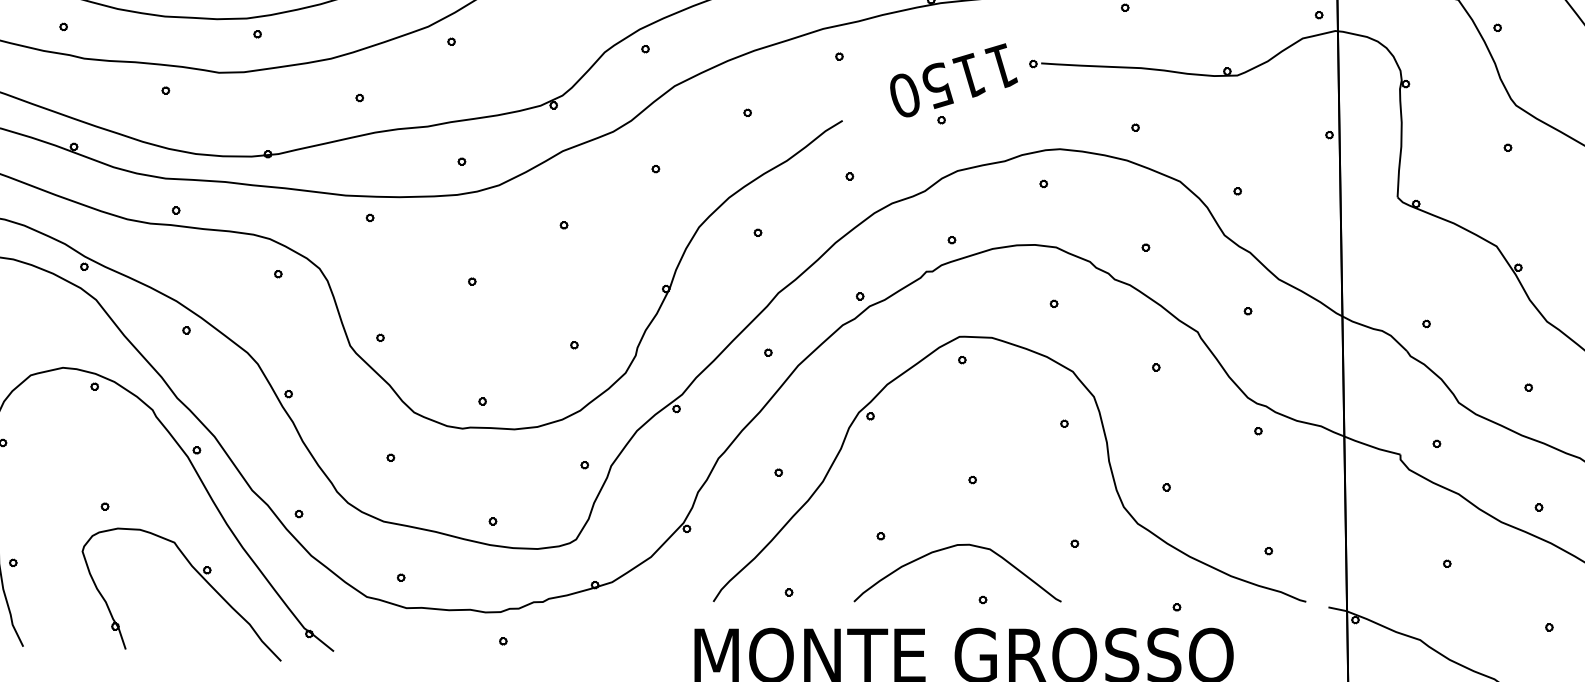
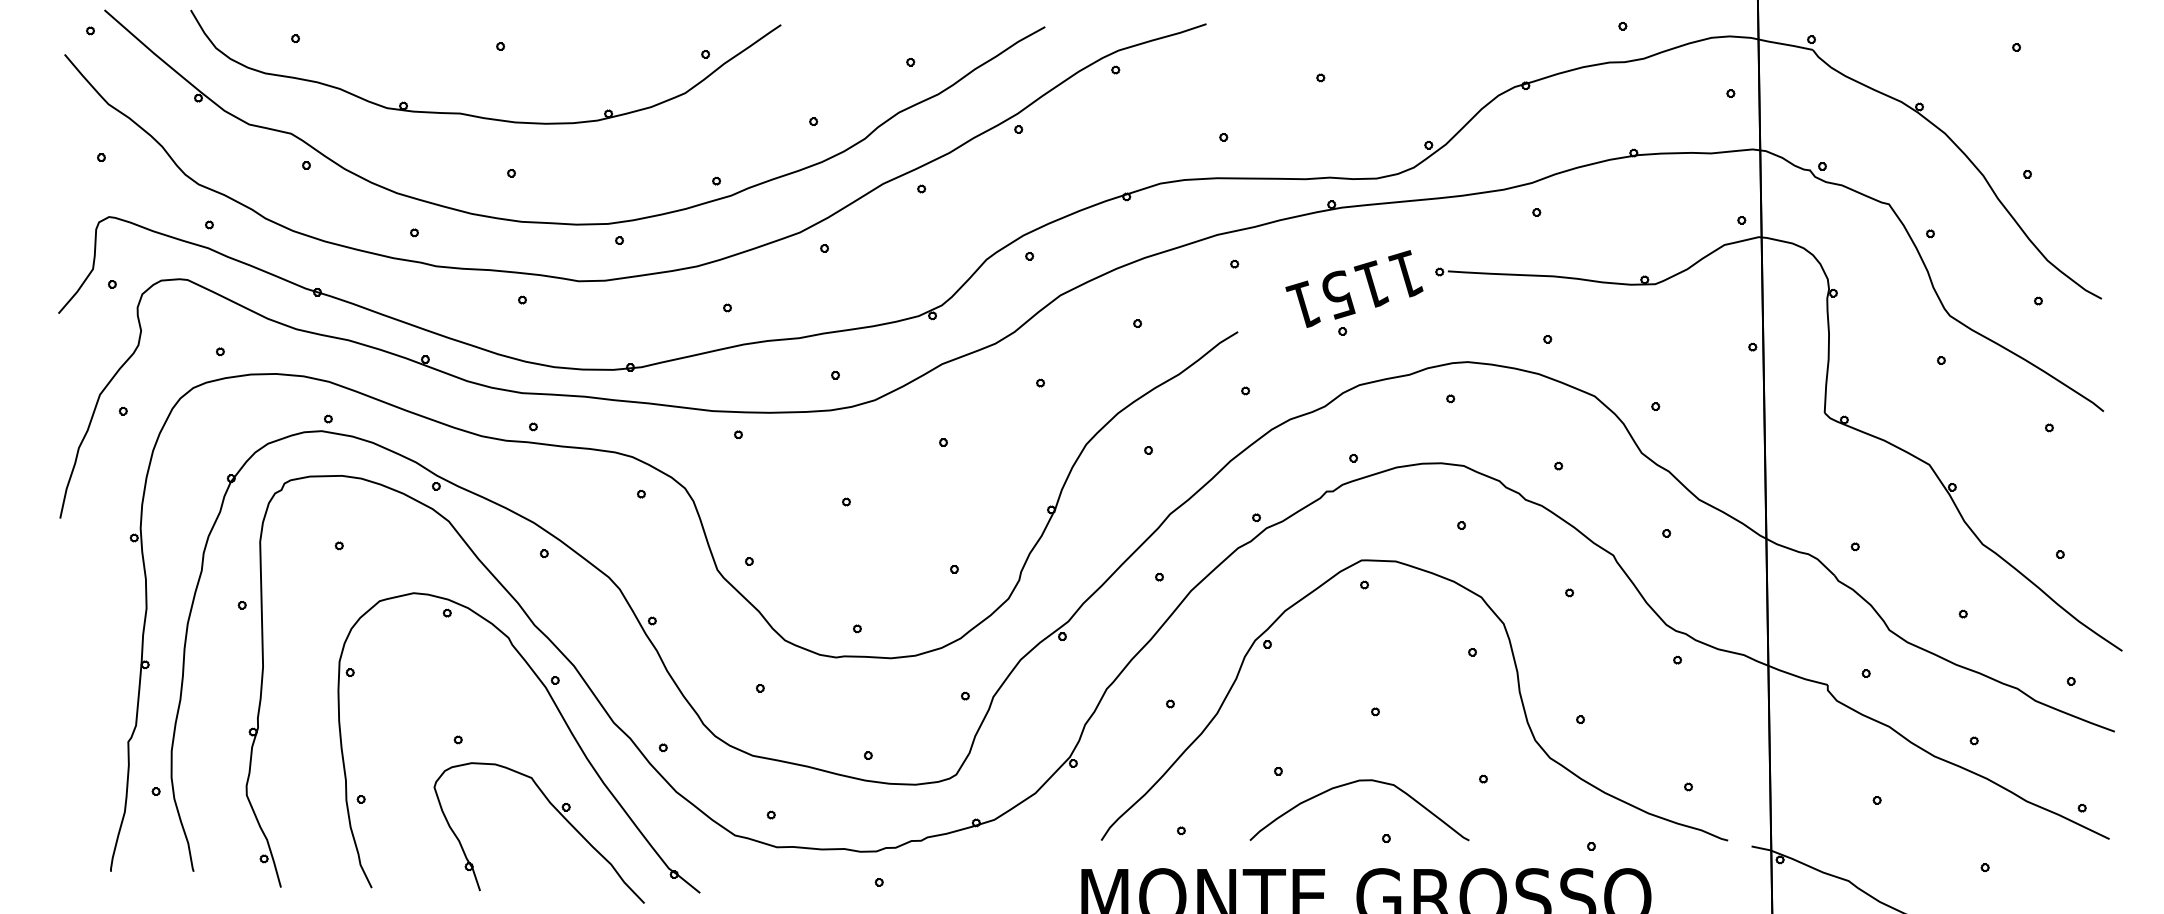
text: (903, 94) -> (1302, 304), 1150 -> 1151

